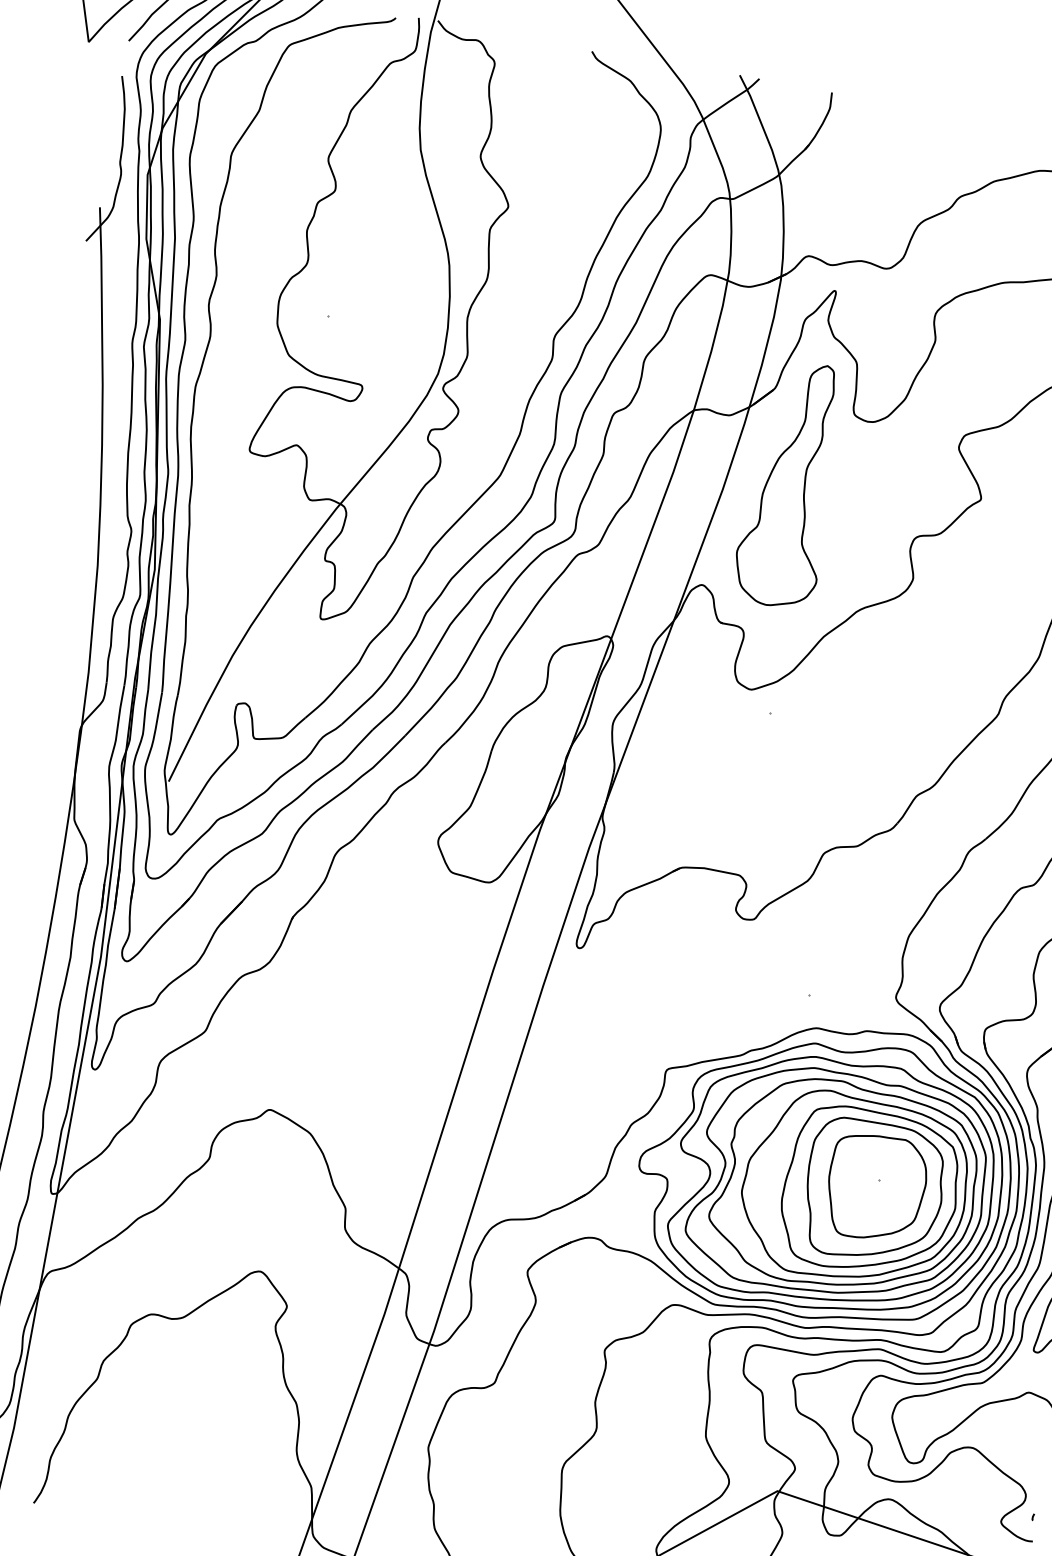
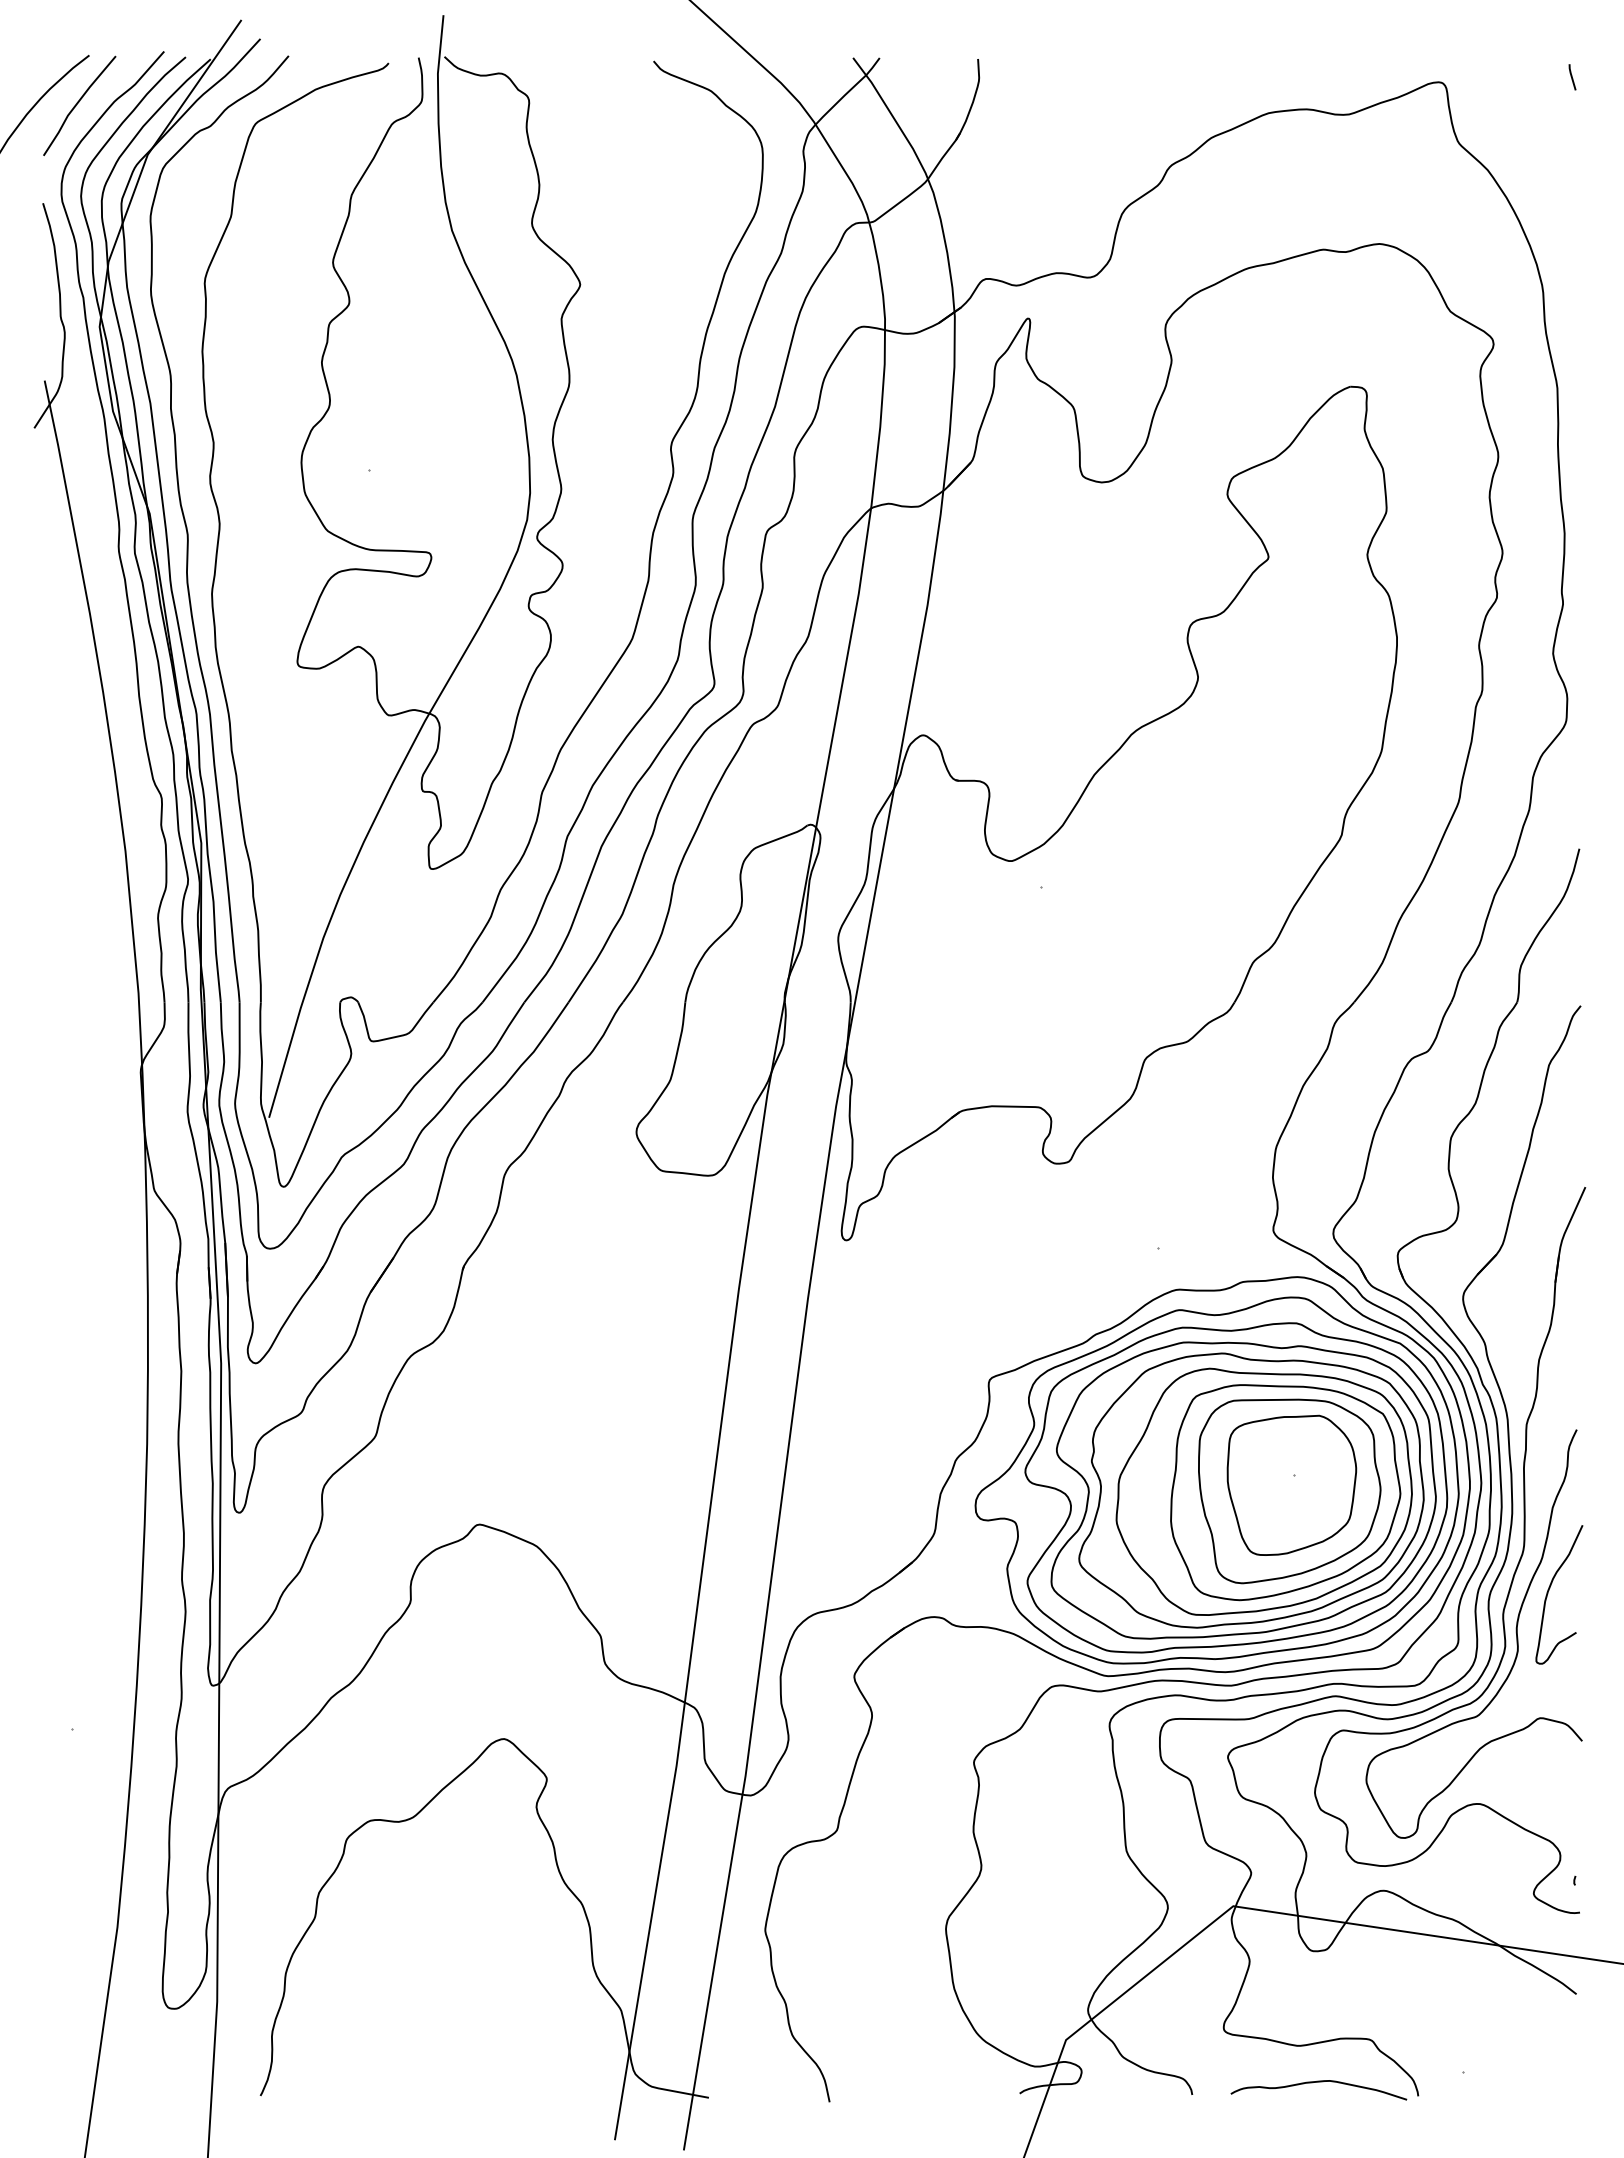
part: (791, 484) -> (1016, 582), removed

